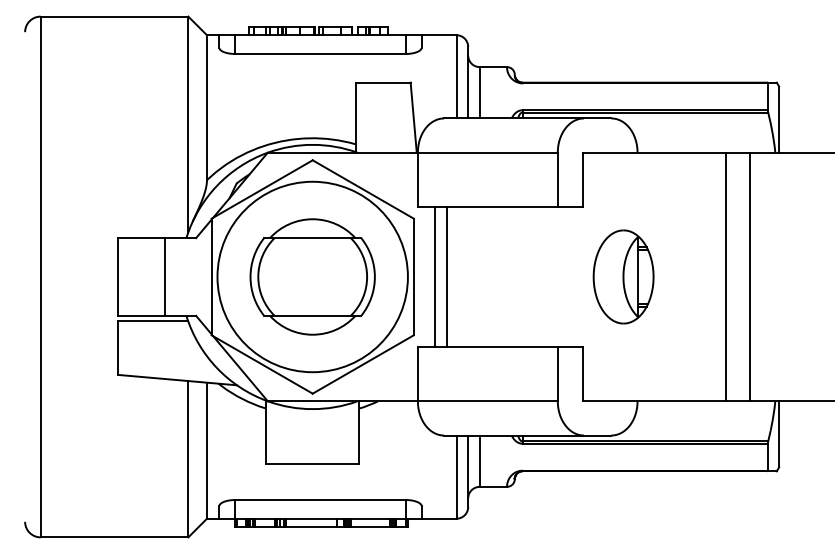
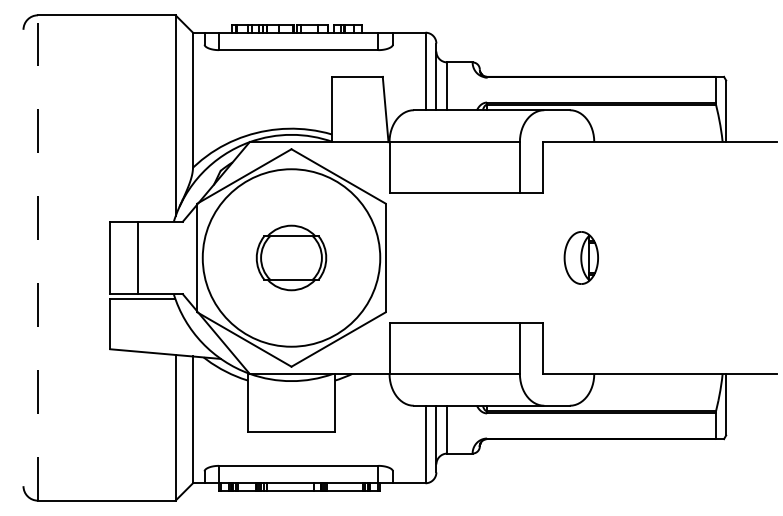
line: (164, 276) -> (137, 257), moved
part: (312, 276) -> (291, 257), size x0.6
line: (435, 276) -> (405, 257), removed
line: (446, 276) -> (416, 257), removed
part: (623, 276) -> (581, 257), size x0.6
line: (726, 276) -> (677, 257), removed
line: (750, 276) -> (699, 257), removed
line: (40, 277) -> (37, 258), solid -> dashed

